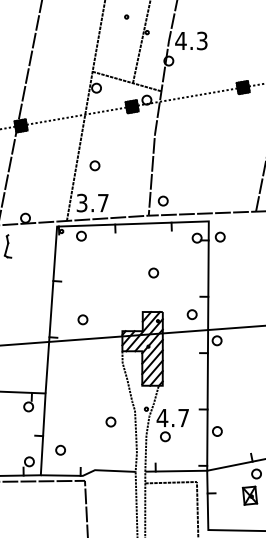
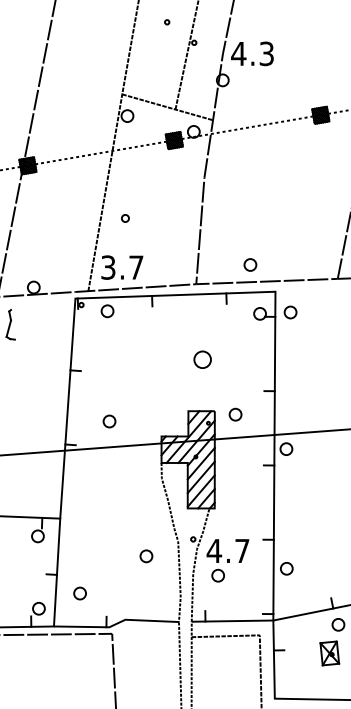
part: (95, 165) -> (125, 218), size x0.6
part: (163, 200) -> (250, 264), moved
part: (153, 272) -> (202, 359), size x1.4
part: (192, 314) -> (235, 414), moved

